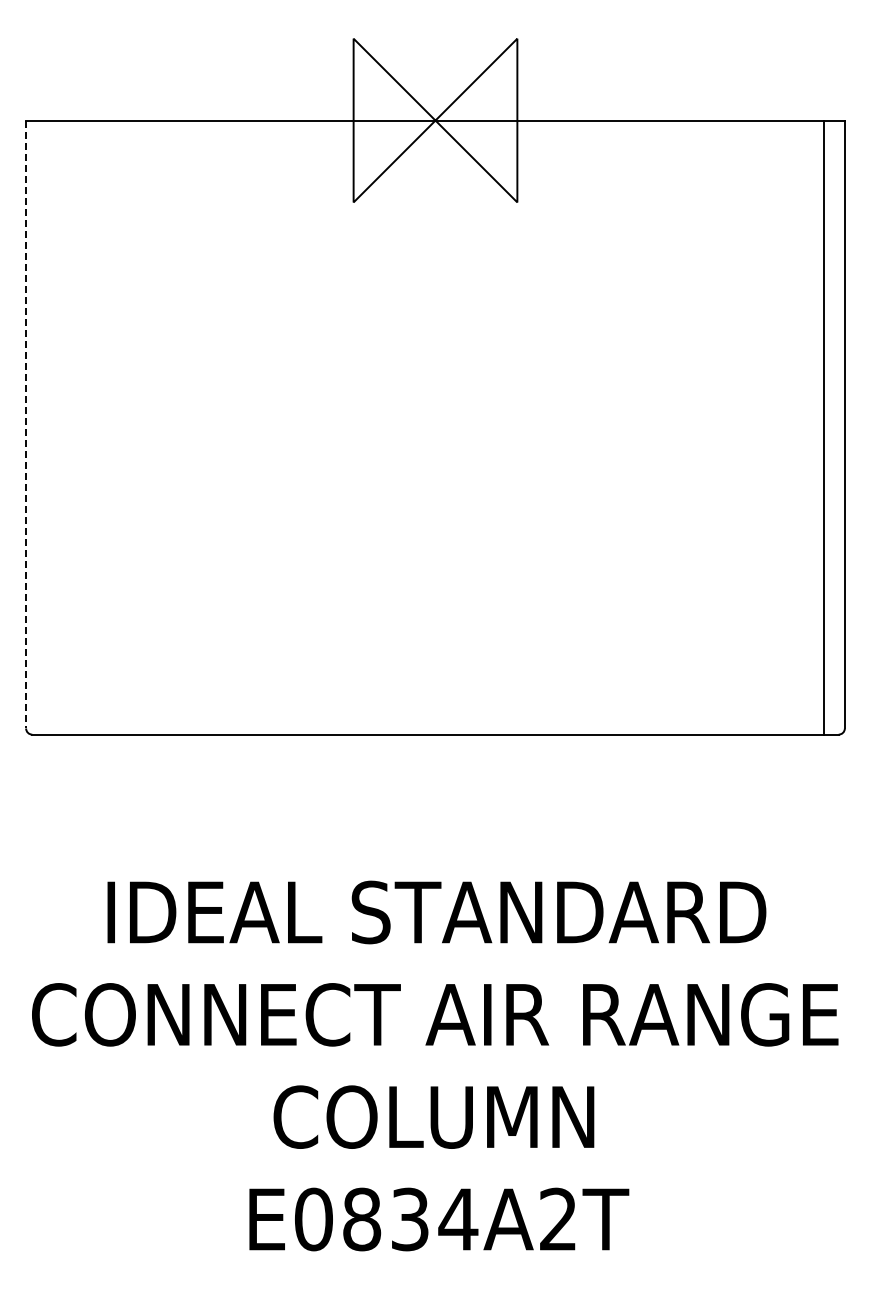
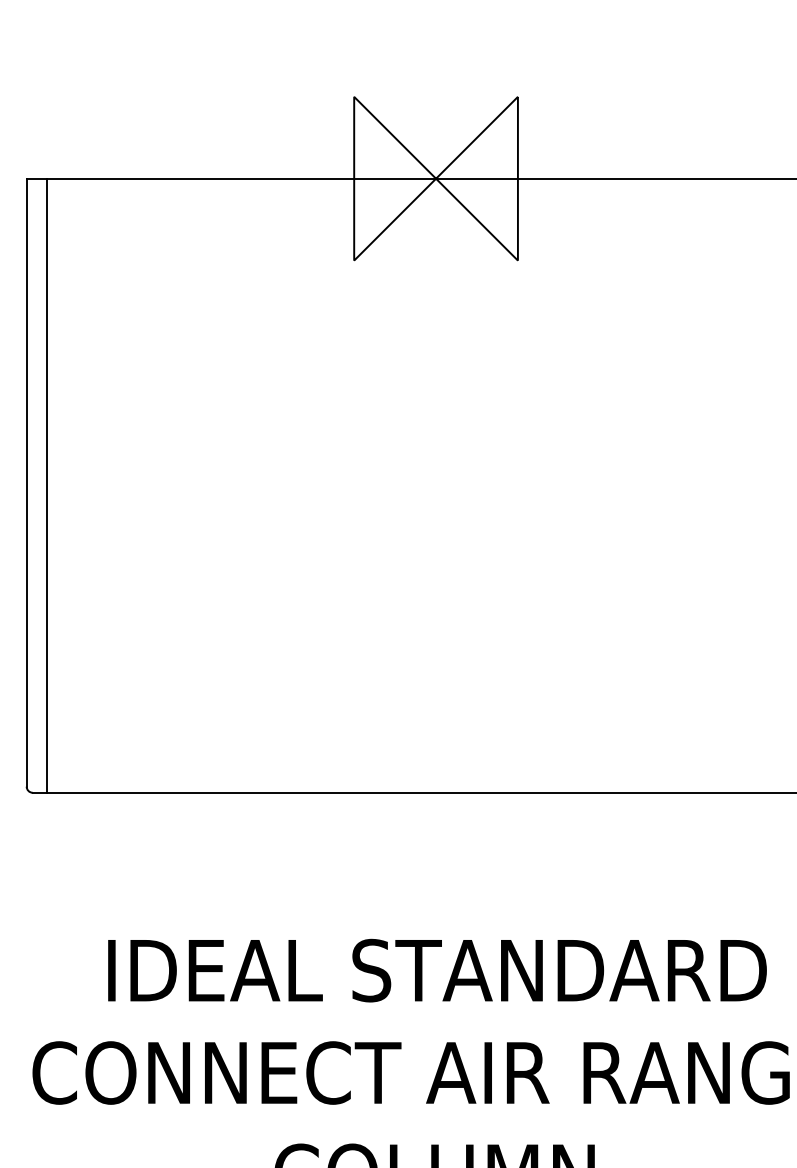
line: (26, 424) -> (27, 482), dashed -> solid
line: (46, 427) -> (47, 485), added

